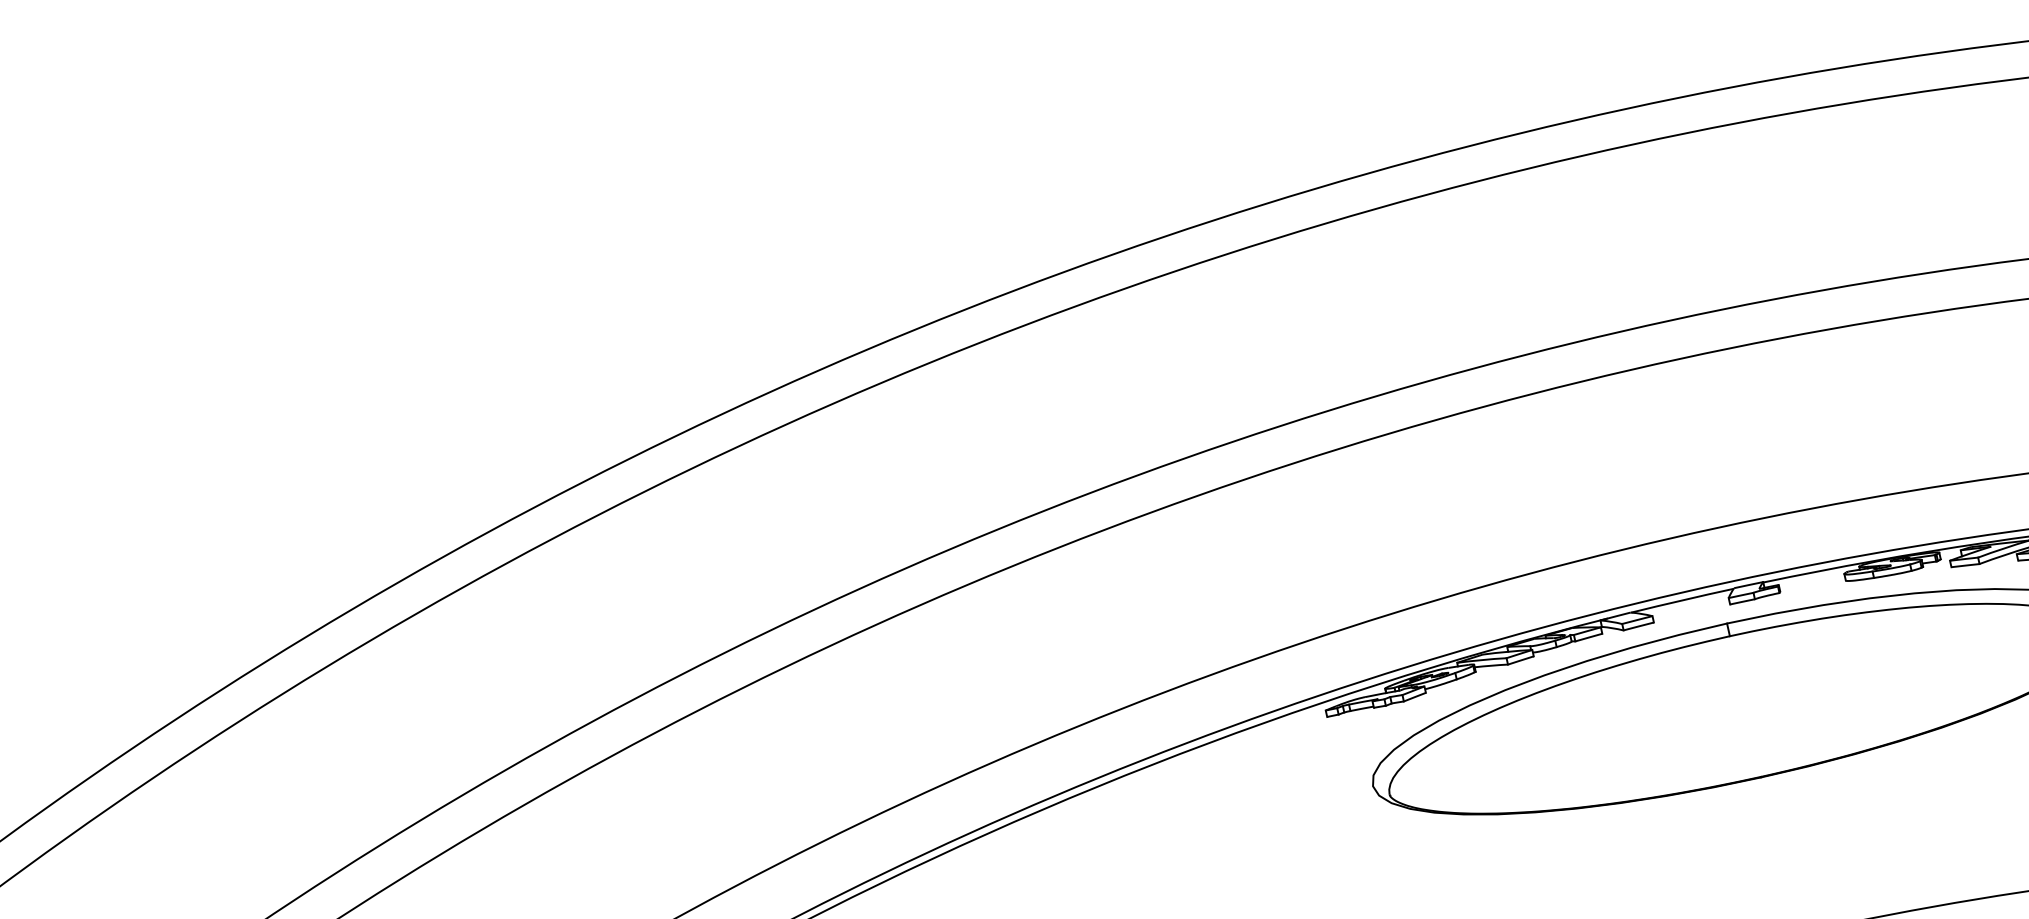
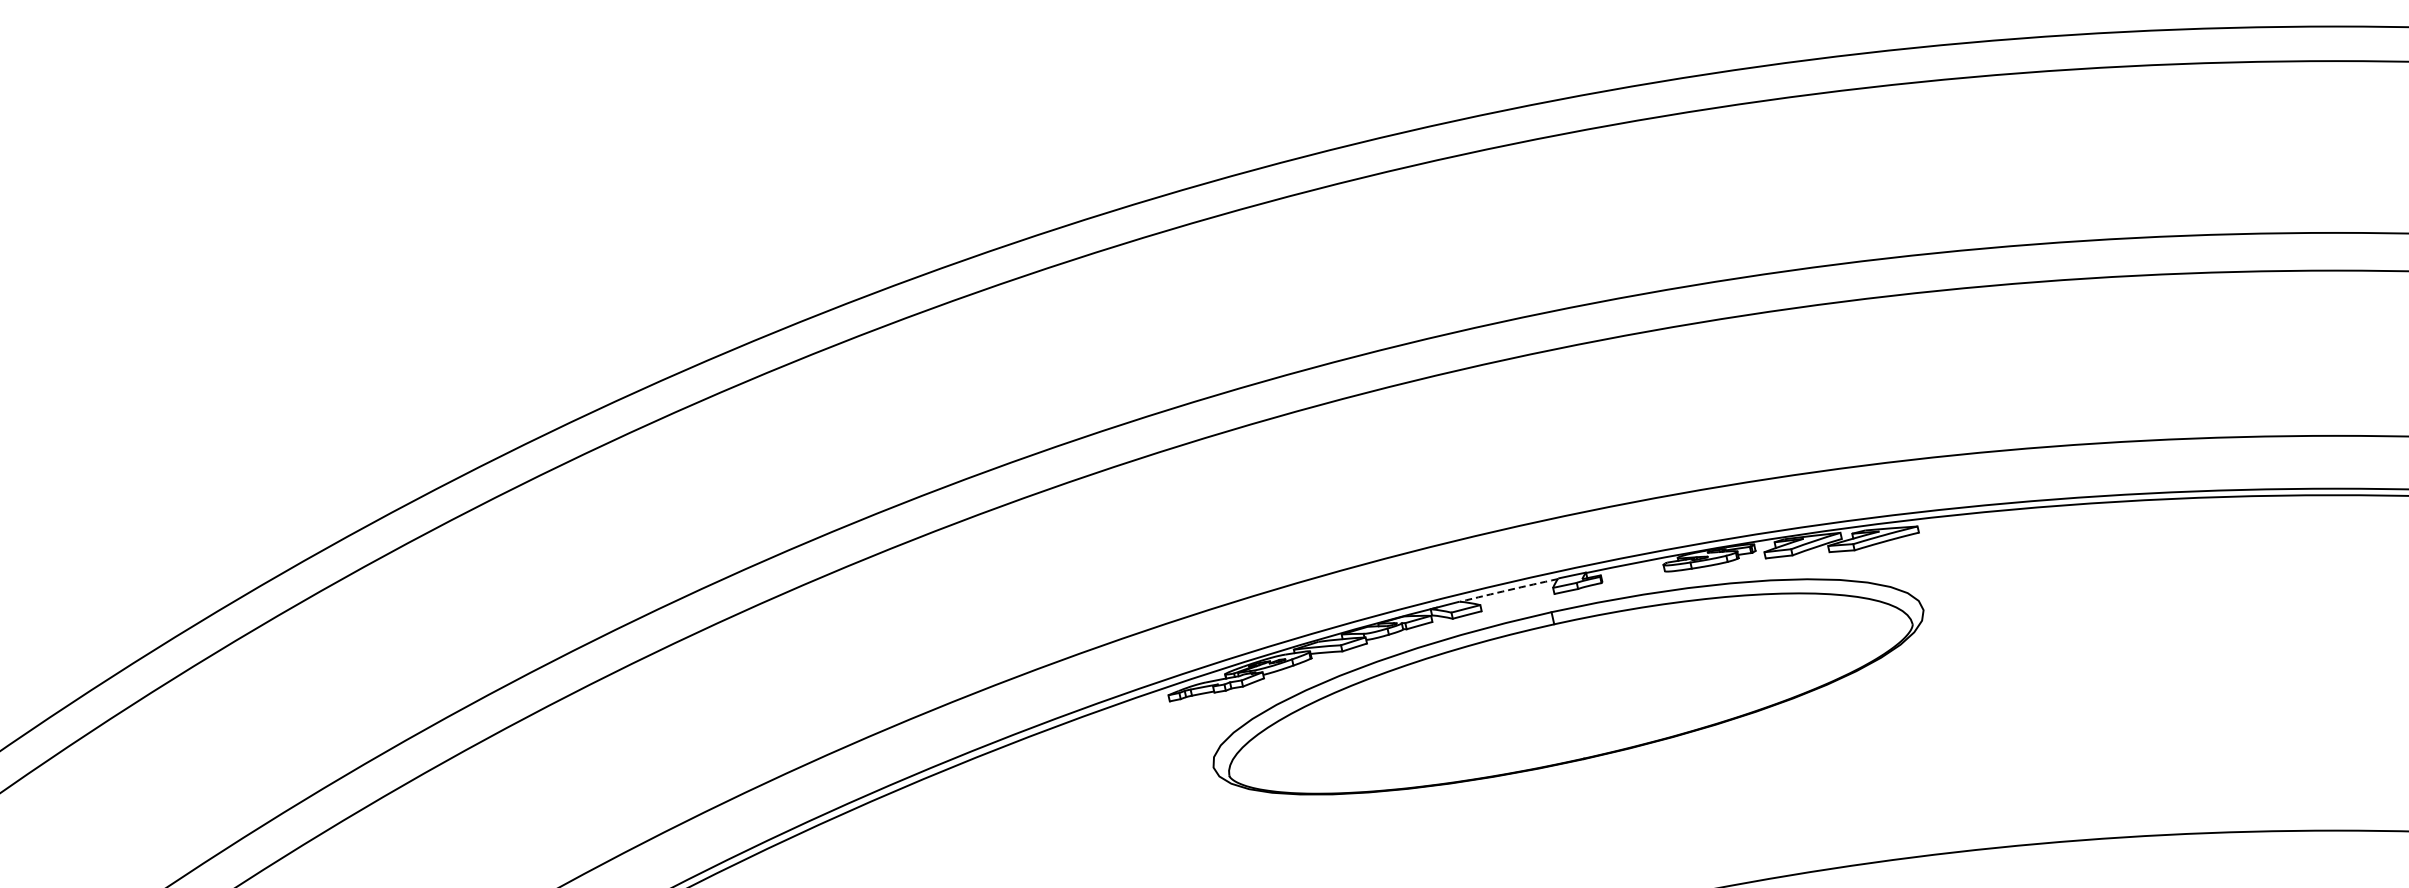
arc: (1681, 600) -> (1508, 590), solid -> dashed

